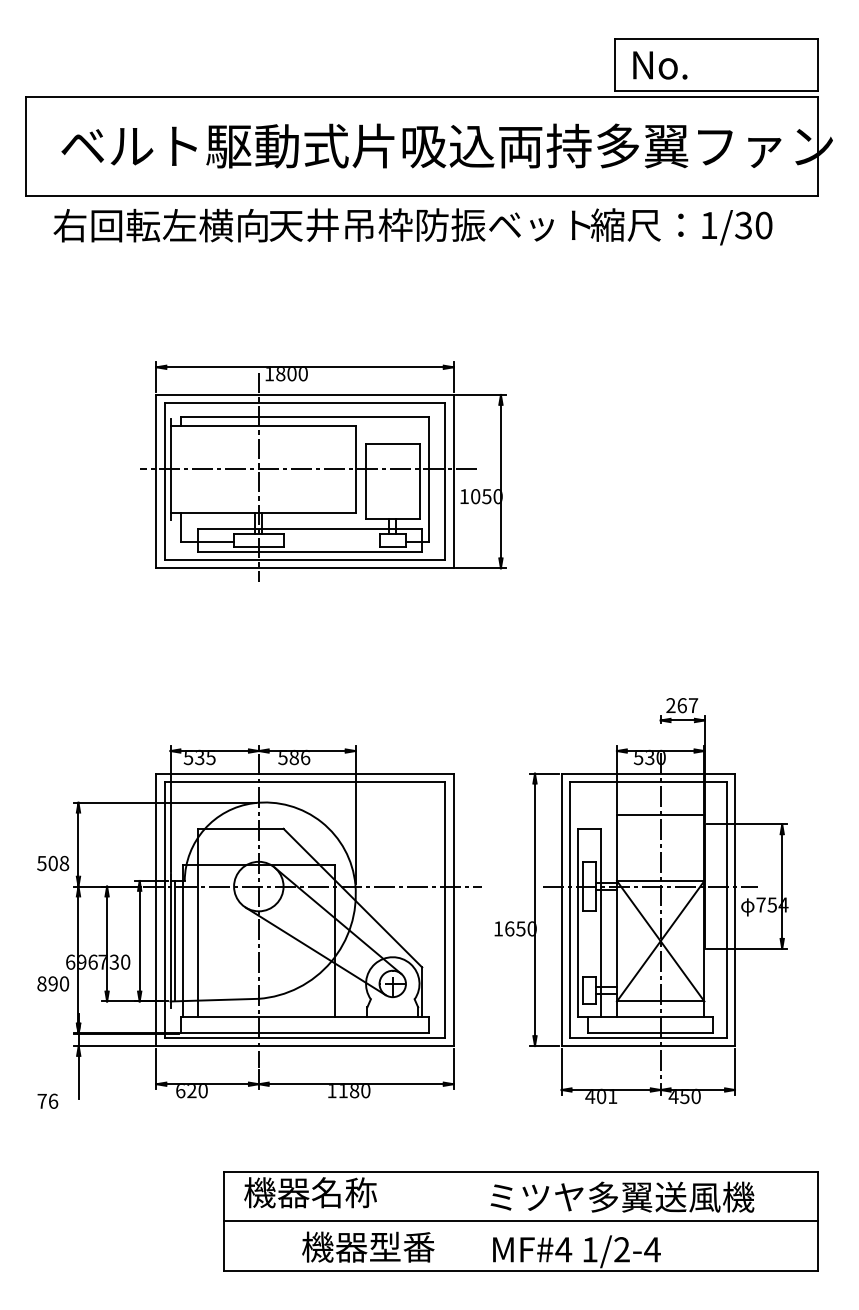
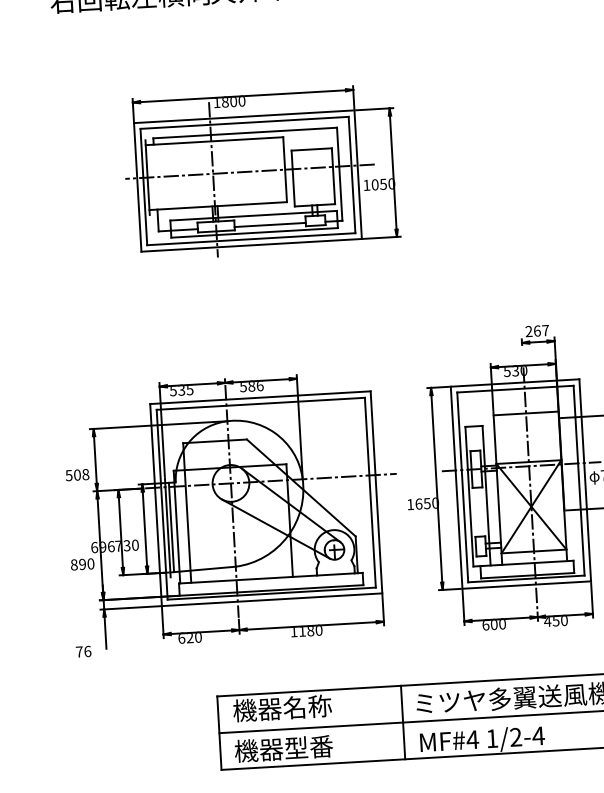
line: (331, 542) -> (270, 225), added
text: (601, 1096) -> (494, 624), 401 -> 600
line: (471, 1220) -> (403, 722), added
text: (368, 1246) -> (283, 748), moved

